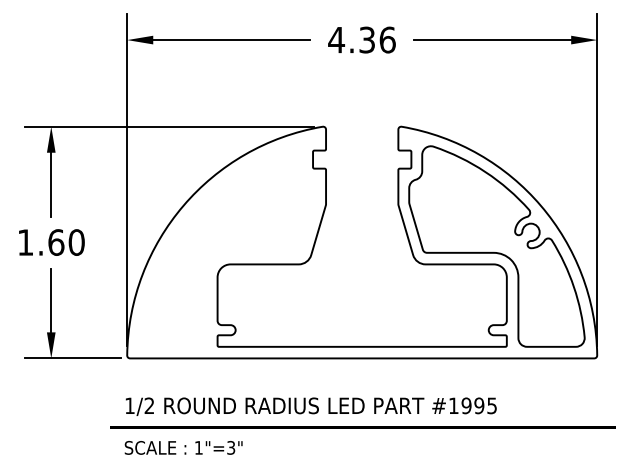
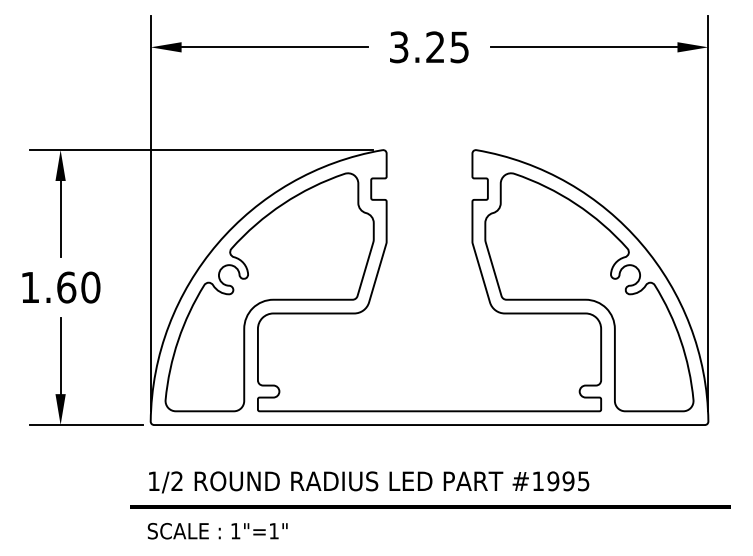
text: (361, 39) -> (428, 46), 4.36 -> 3.25
part: (227, 246) -> (269, 292), added
text: (231, 447) -> (274, 530), 1"=3" -> 1"=1"

